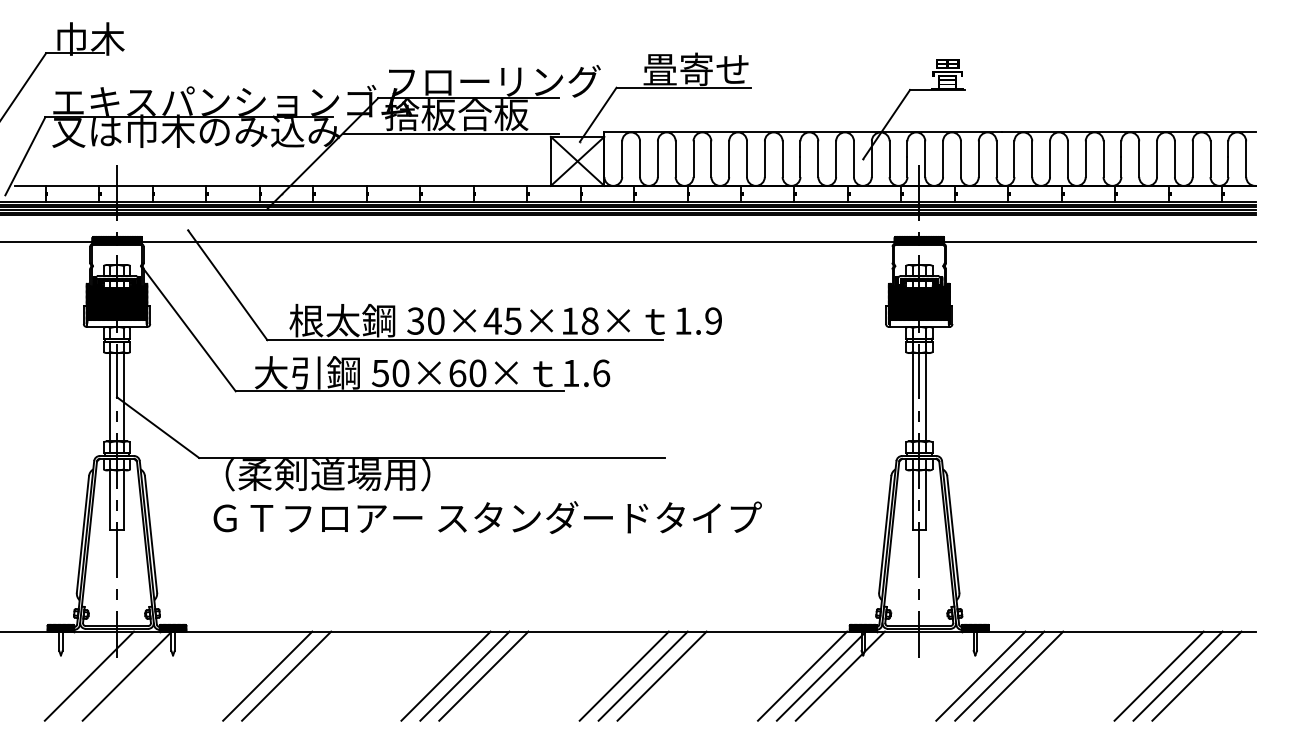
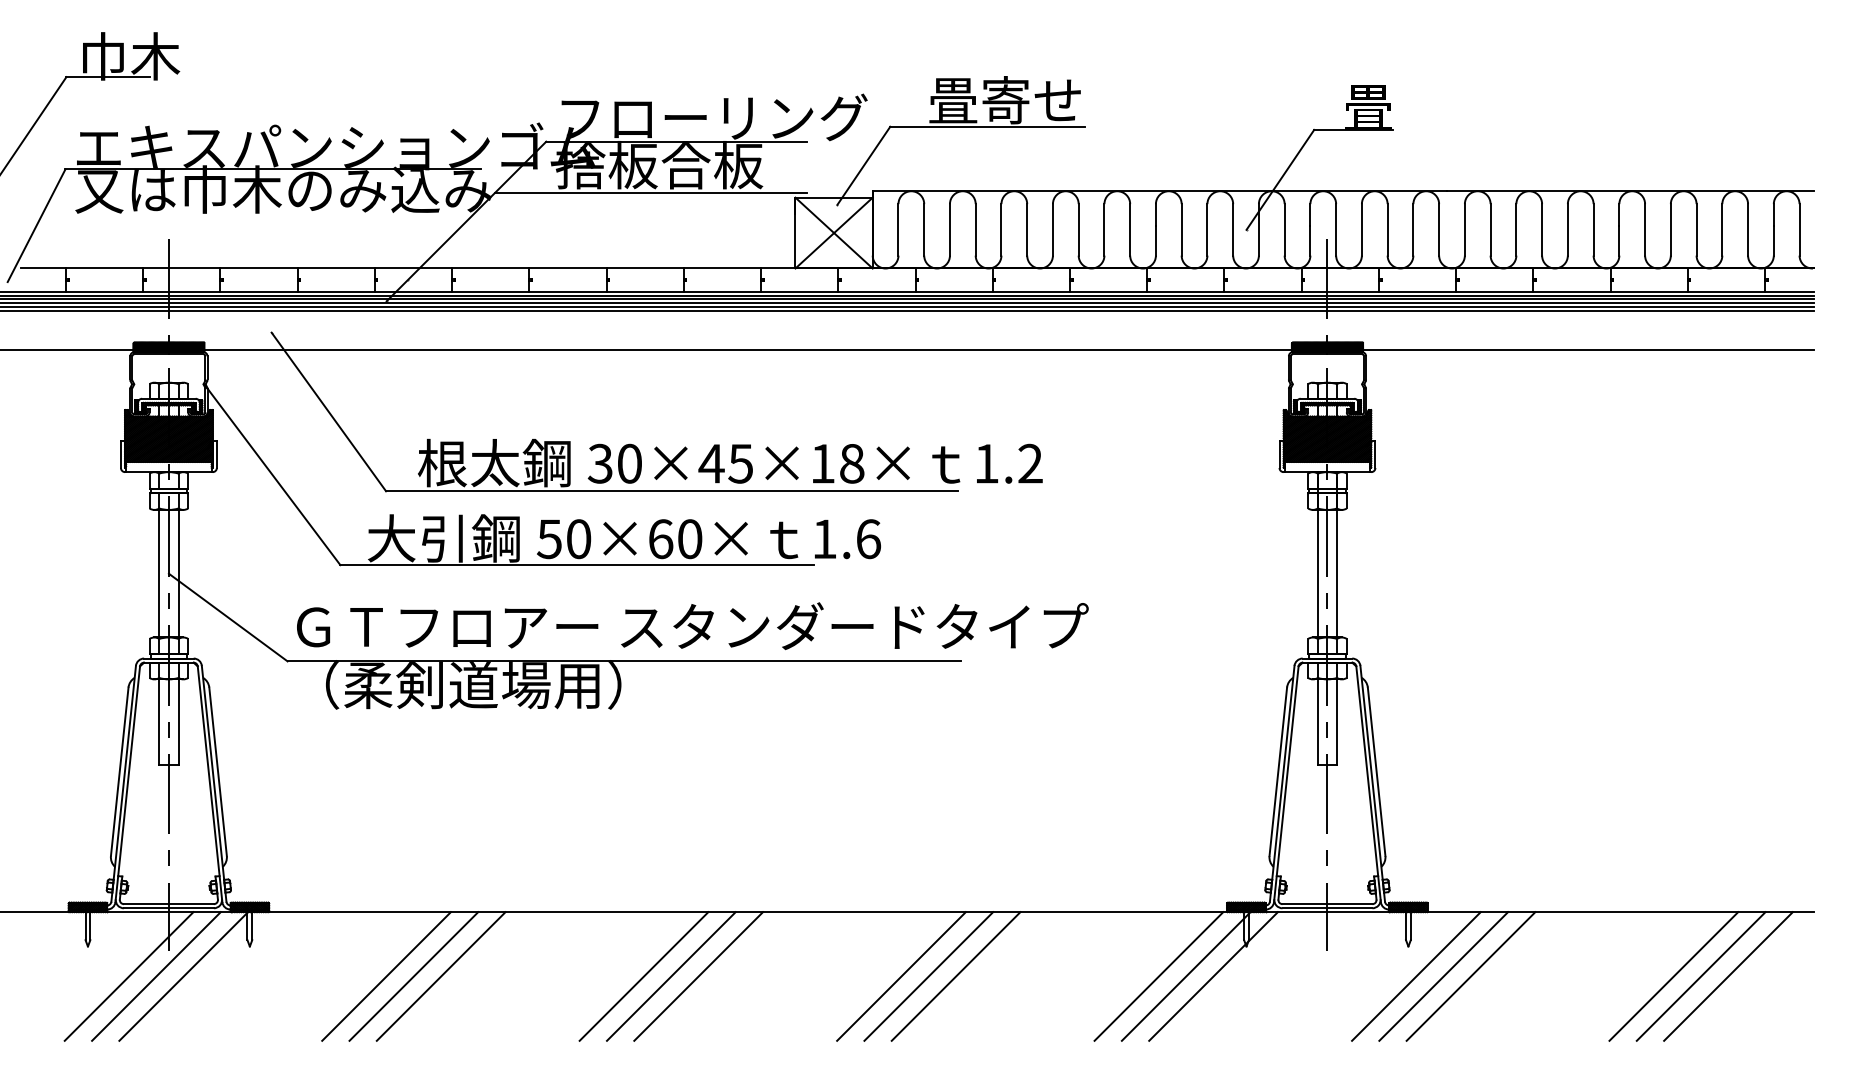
text: (713, 320) -> (1030, 462), 1.9 -> 1.2
text: (487, 517) -> (692, 626), moved
line: (107, 675) -> (155, 975), added
line: (305, 675) -> (441, 975), added

